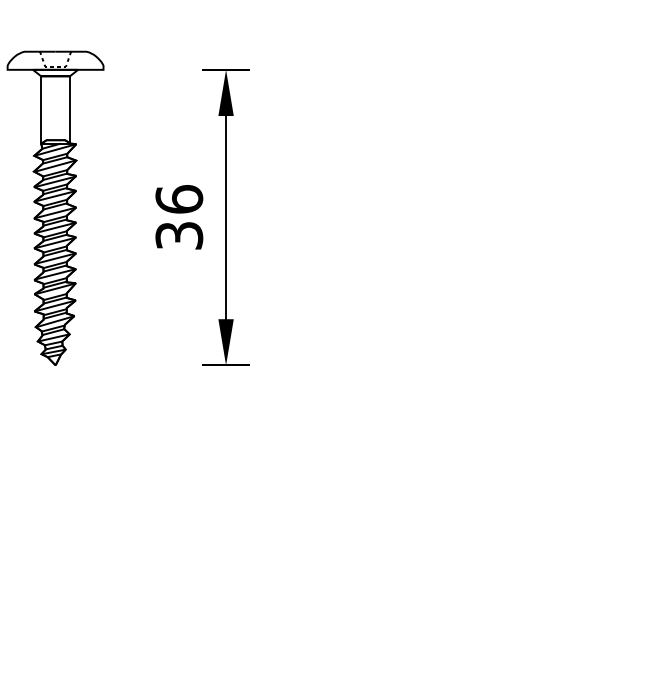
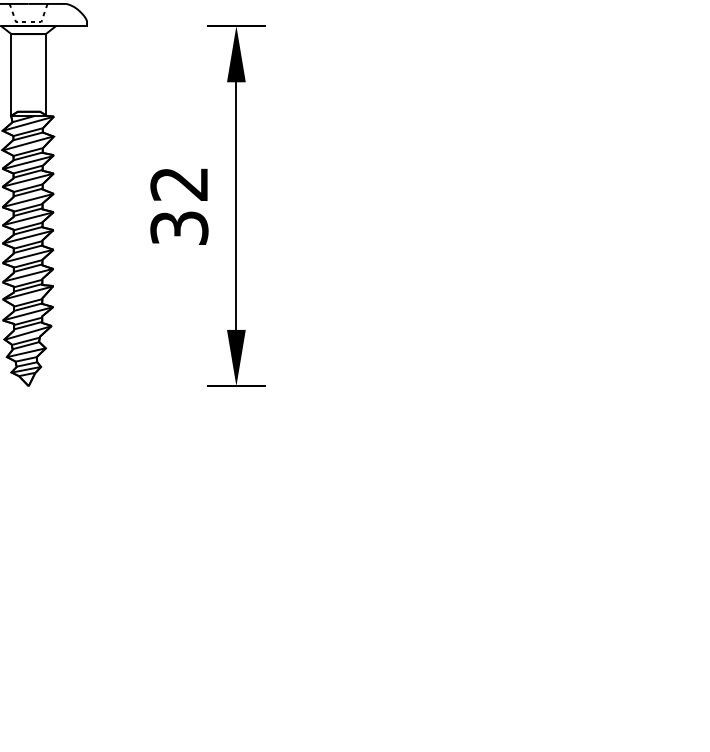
text: (179, 199) -> (179, 184), 36 -> 32

